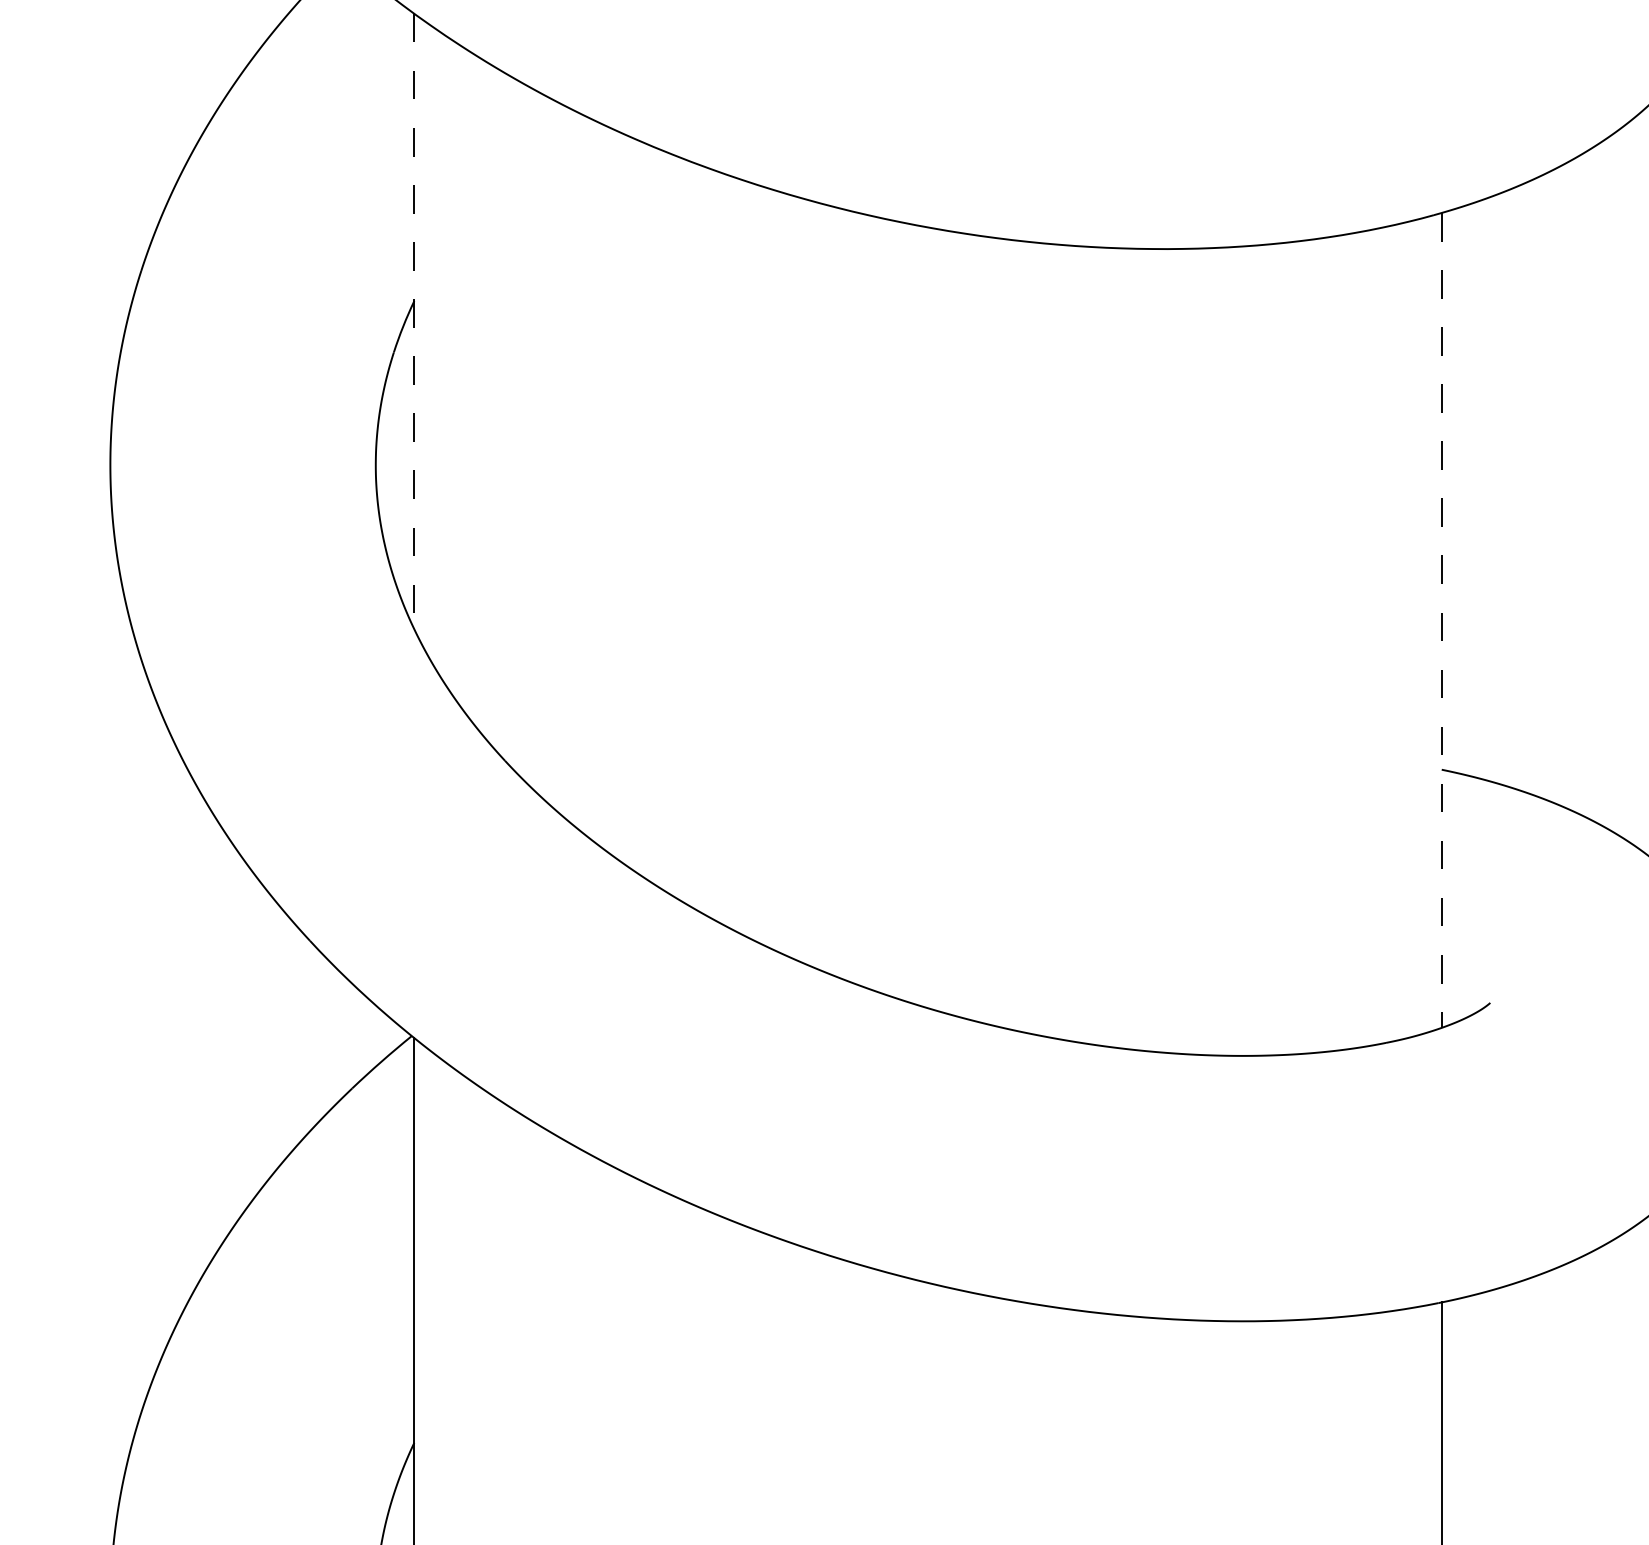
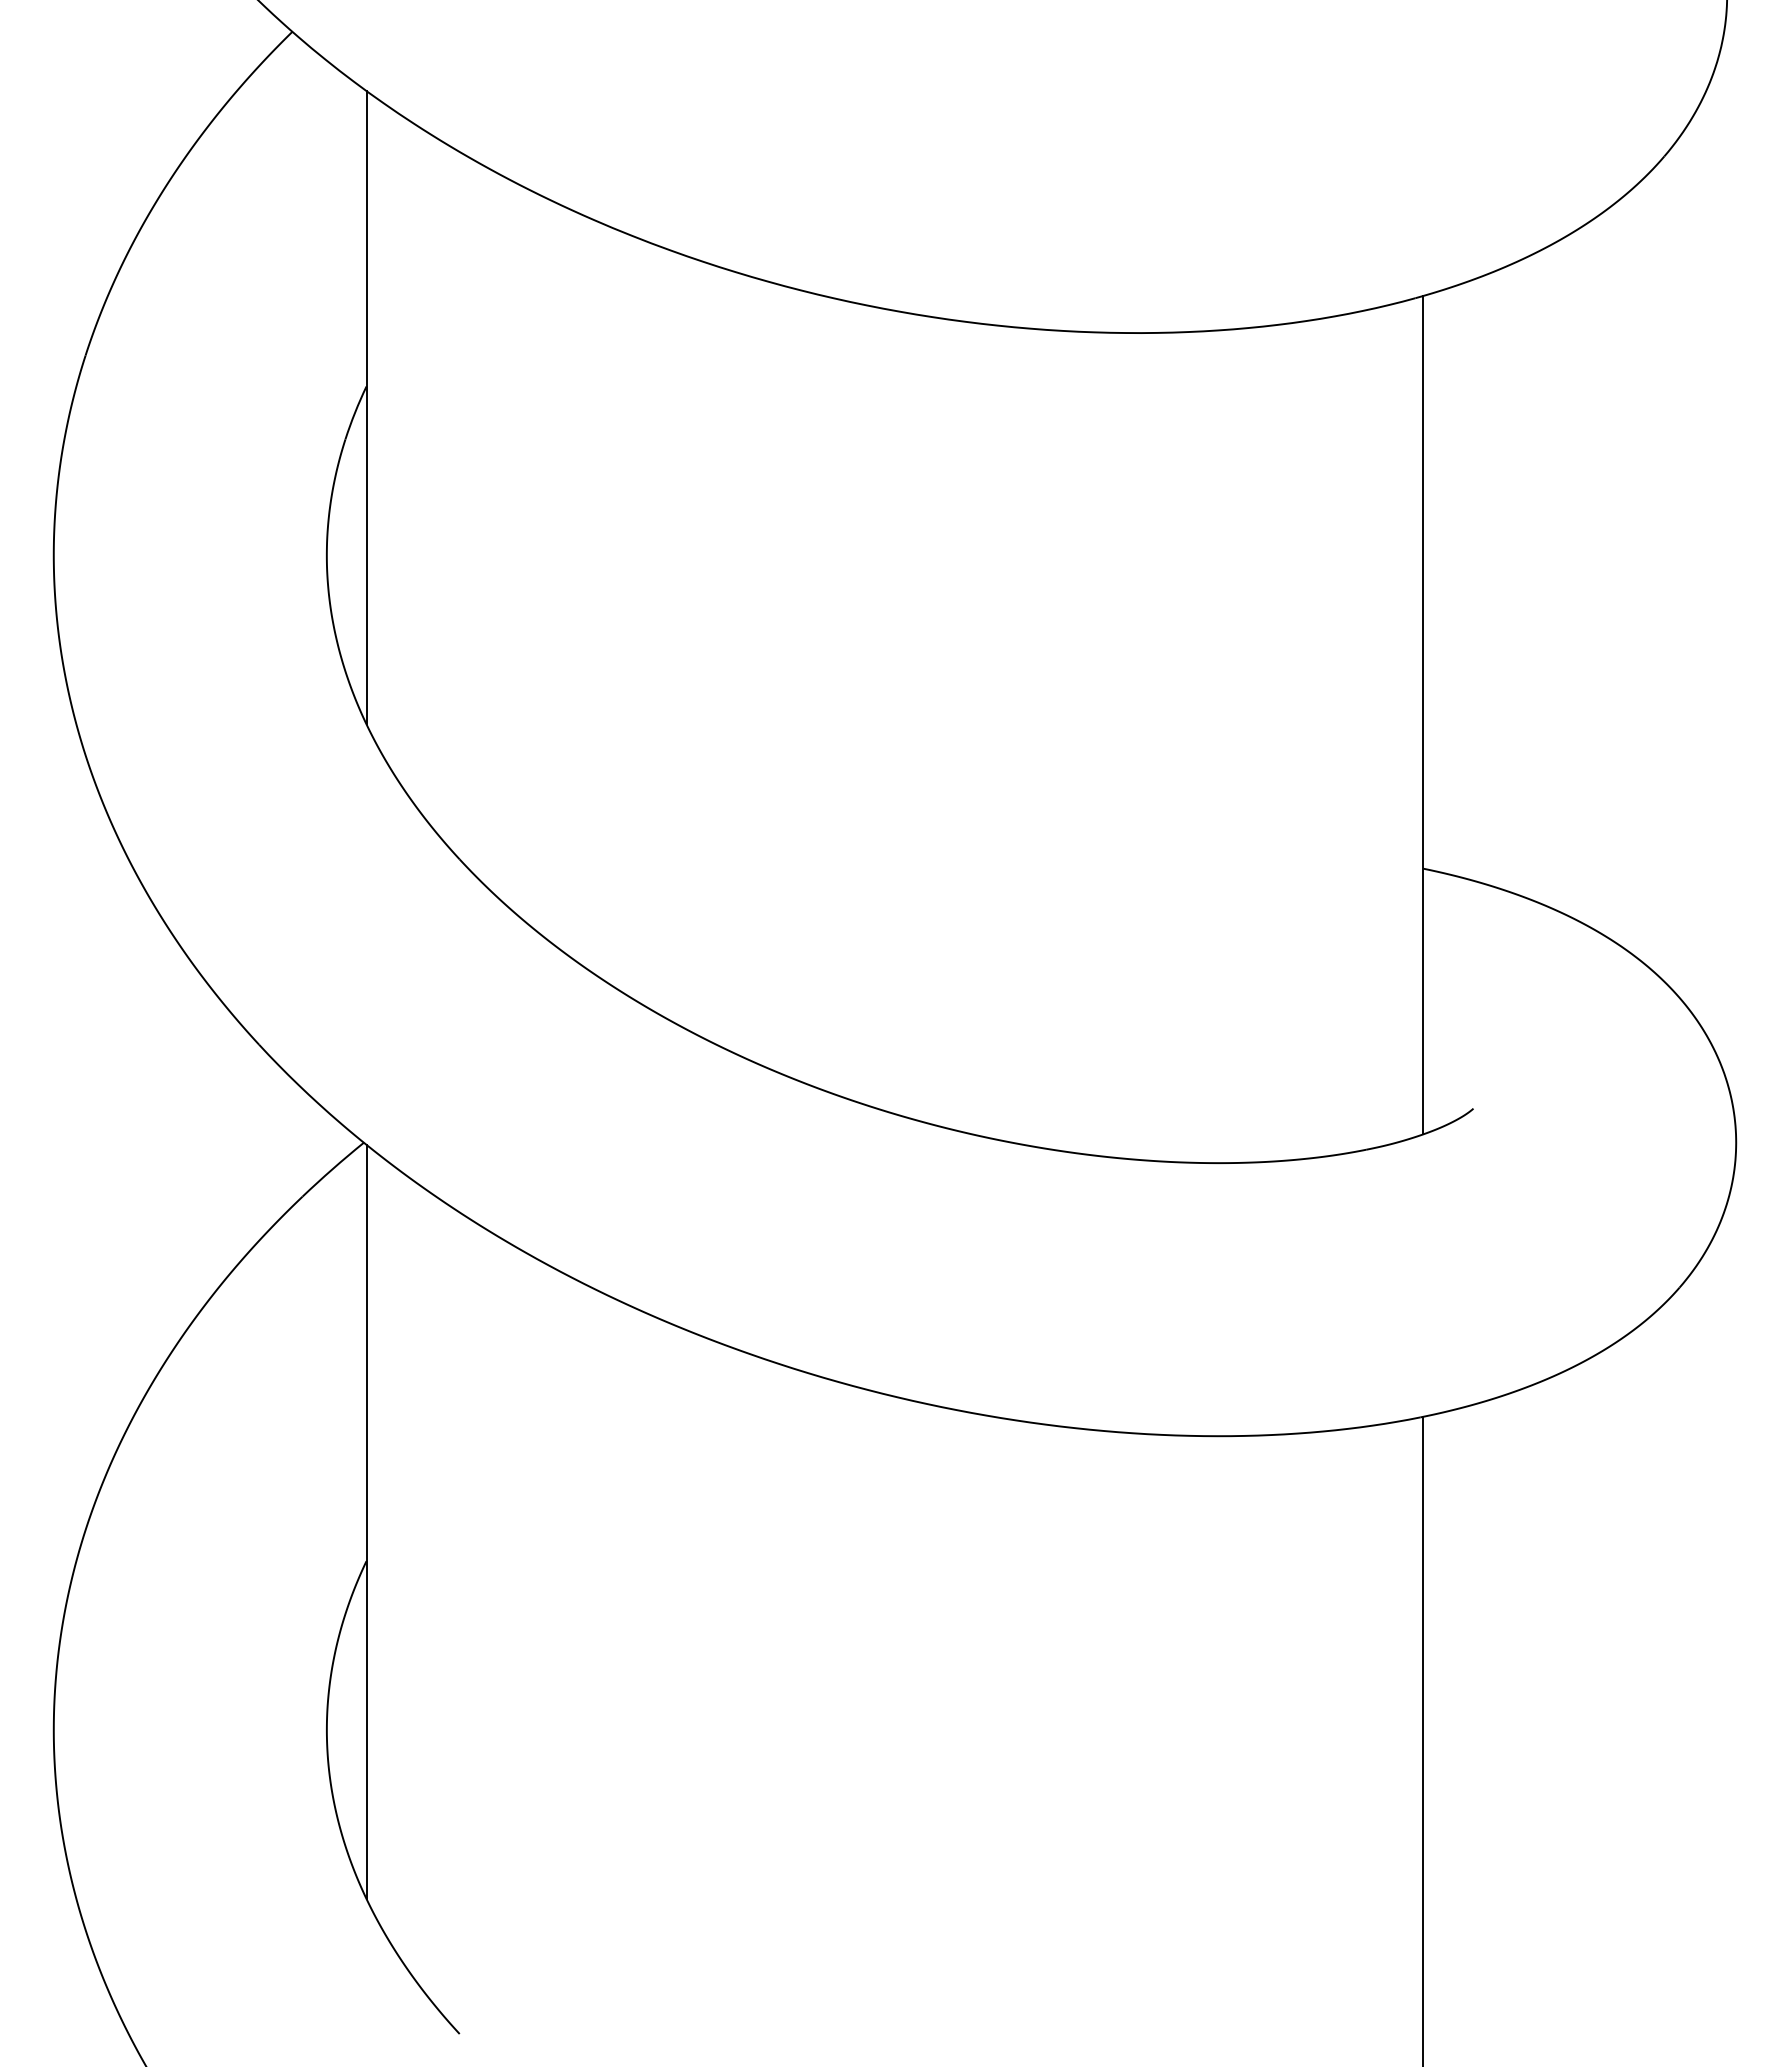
line: (414, 321) -> (366, 407), dashed -> solid
line: (1441, 620) -> (1423, 715), dashed -> solid

